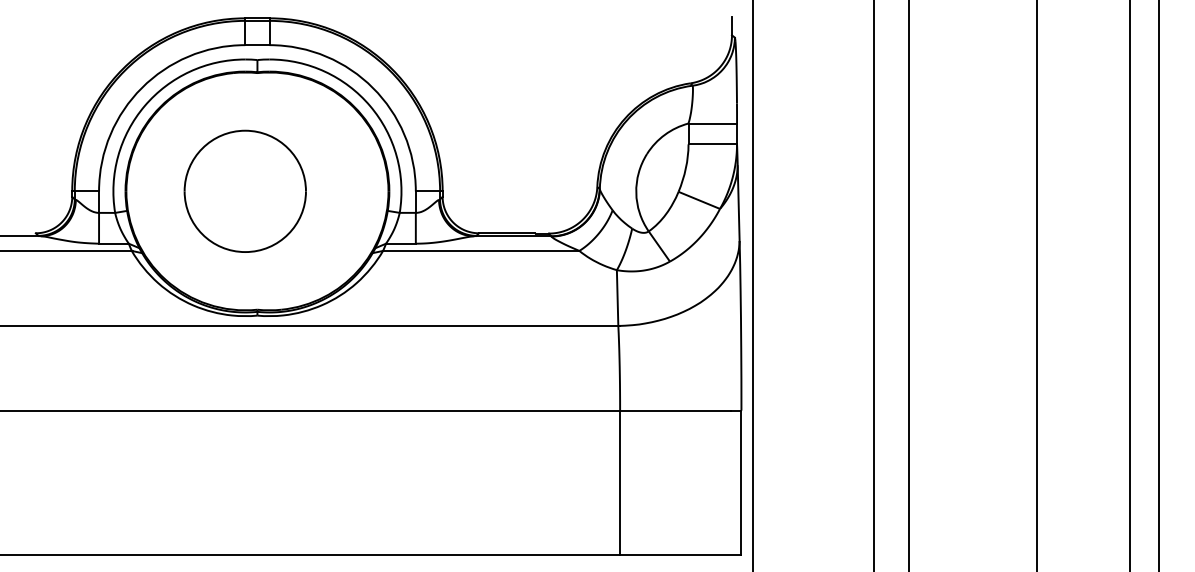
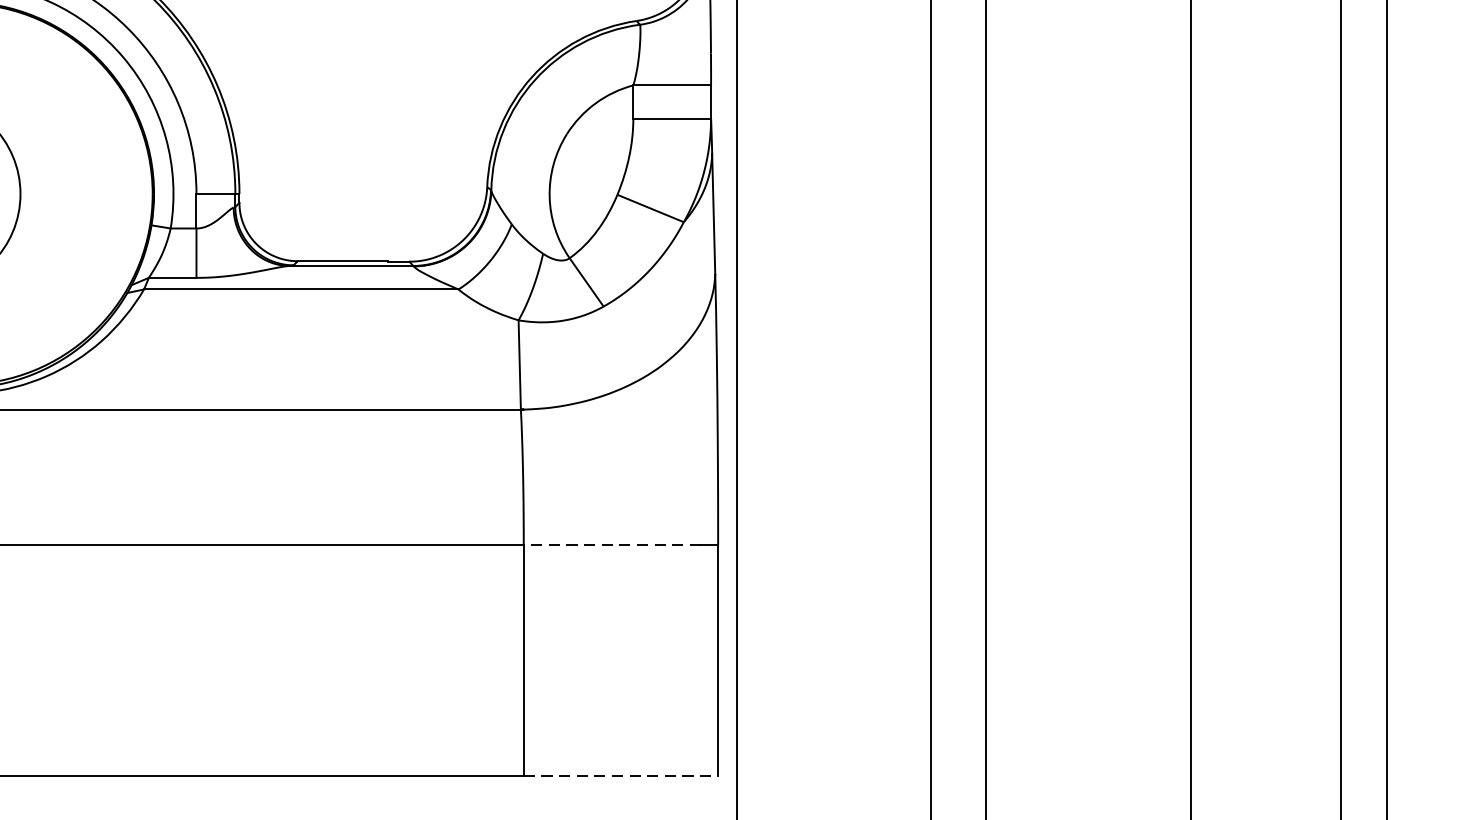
line: (674, 410) -> (610, 545), solid -> dashed
line: (680, 554) -> (620, 775), solid -> dashed

